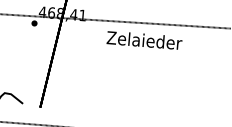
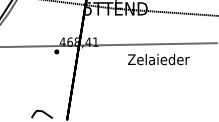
text: (144, 40) -> (158, 59), moved

